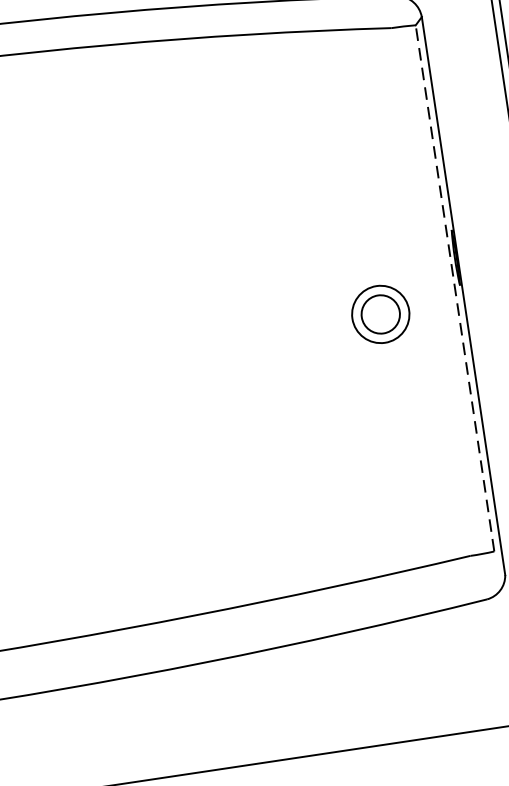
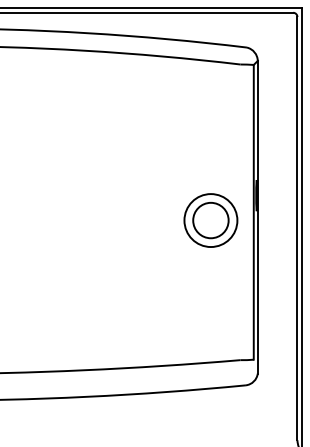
line: (454, 286) -> (253, 211), dashed -> solid
part: (379, 314) -> (210, 220), size x1.67

